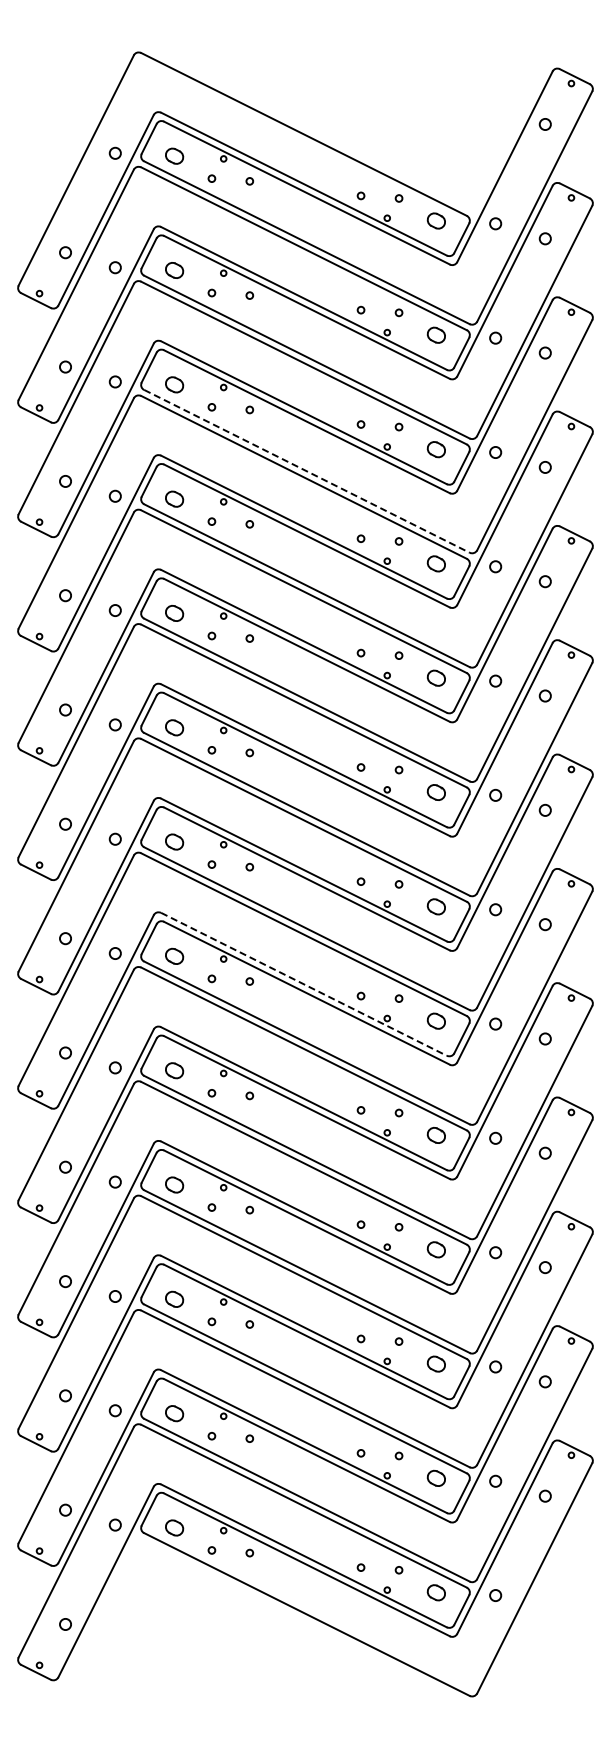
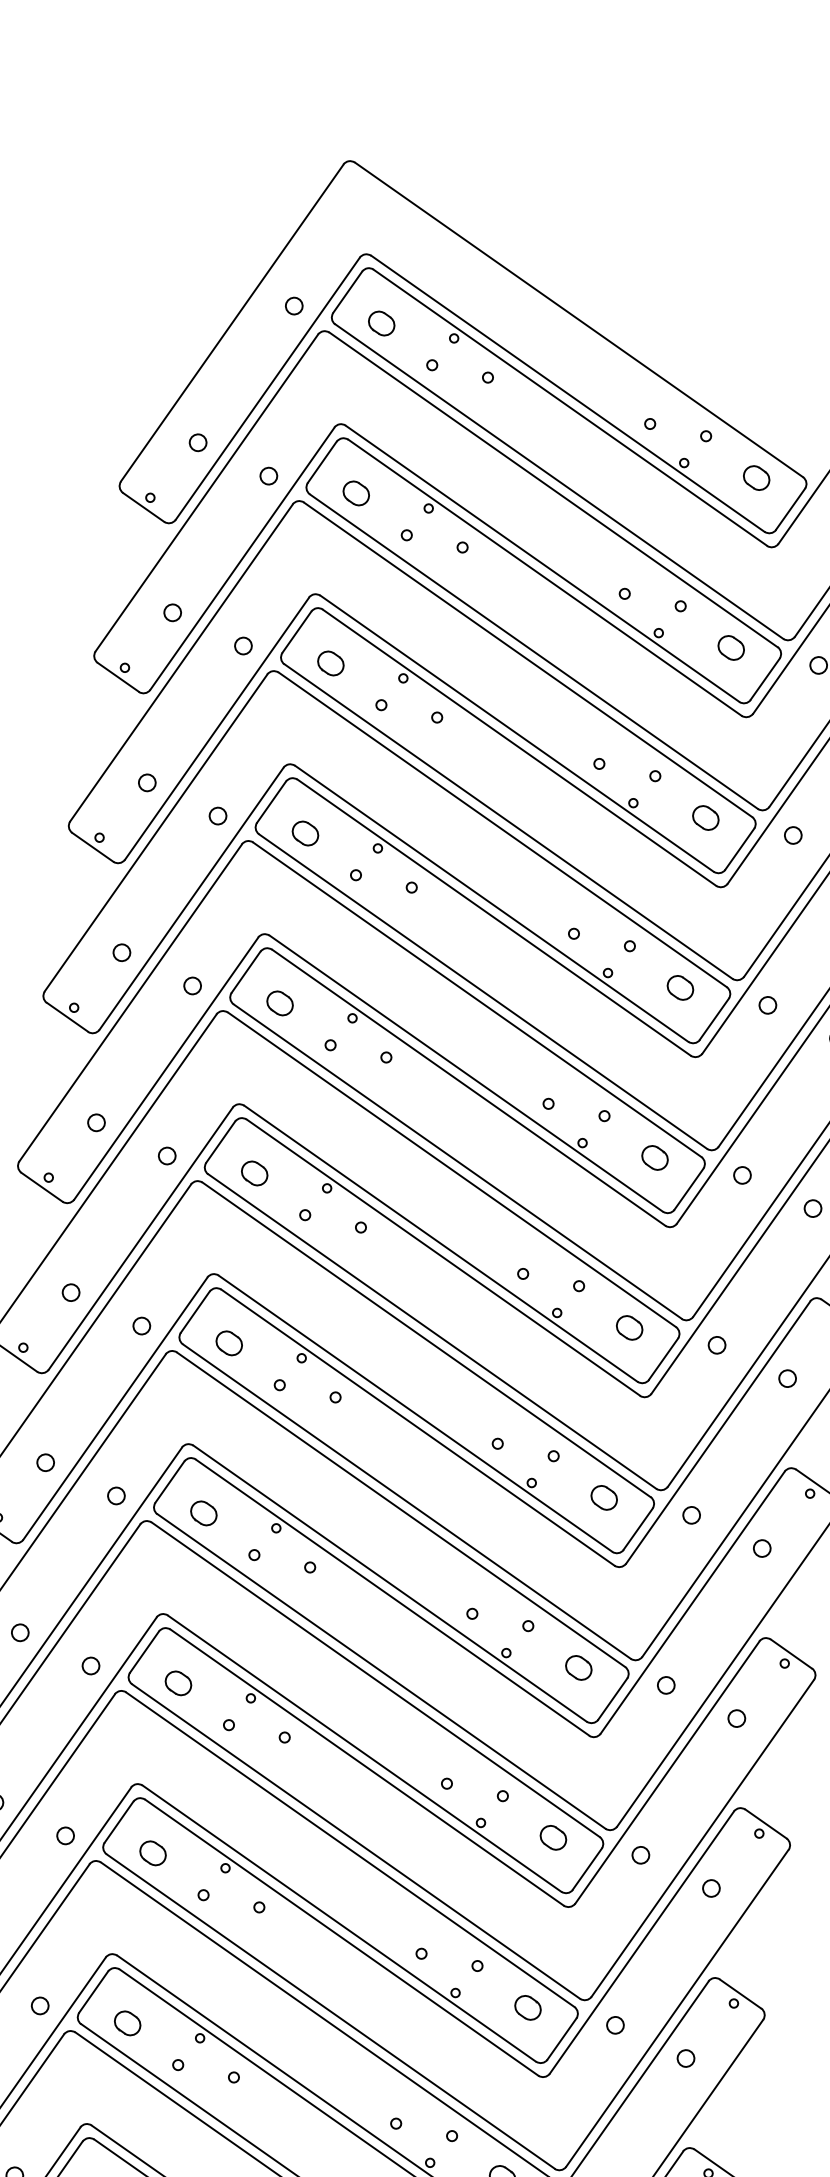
line: (307, 471) -> (509, 821), dashed -> solid
line: (304, 984) -> (390, 1584), dashed -> solid

